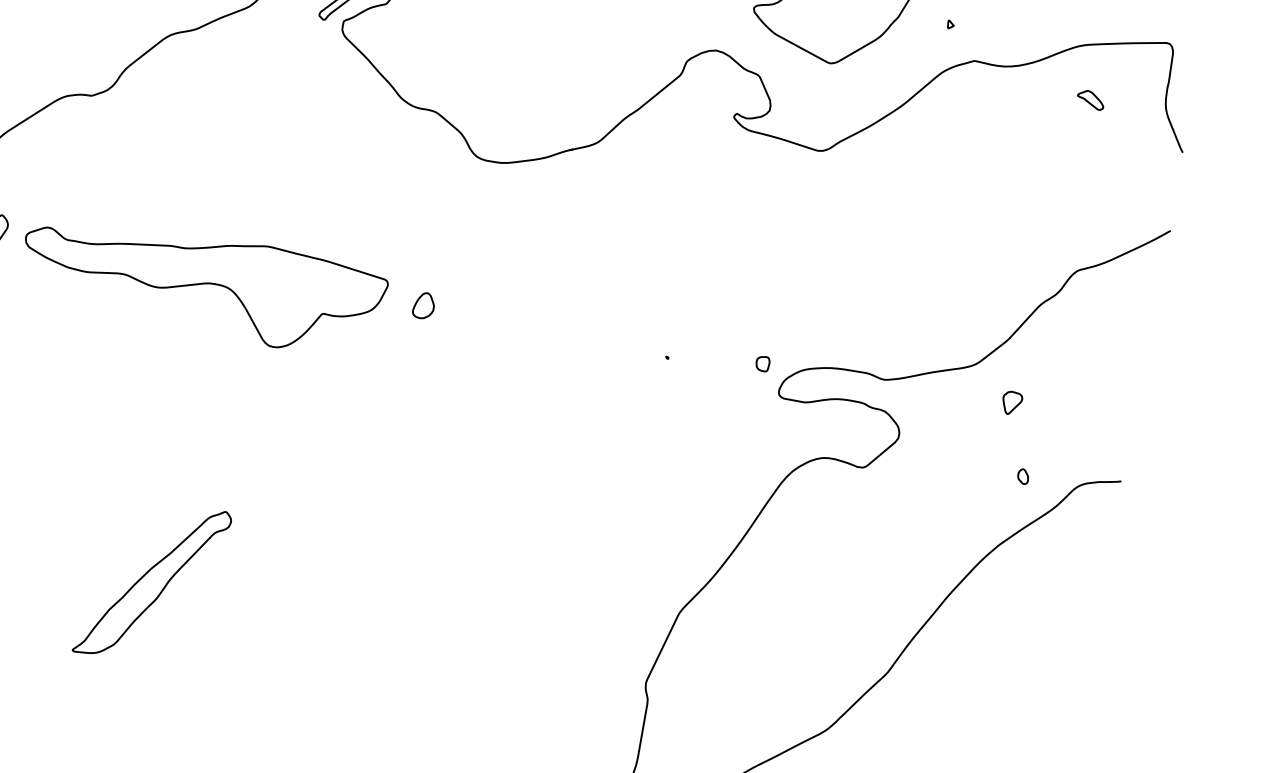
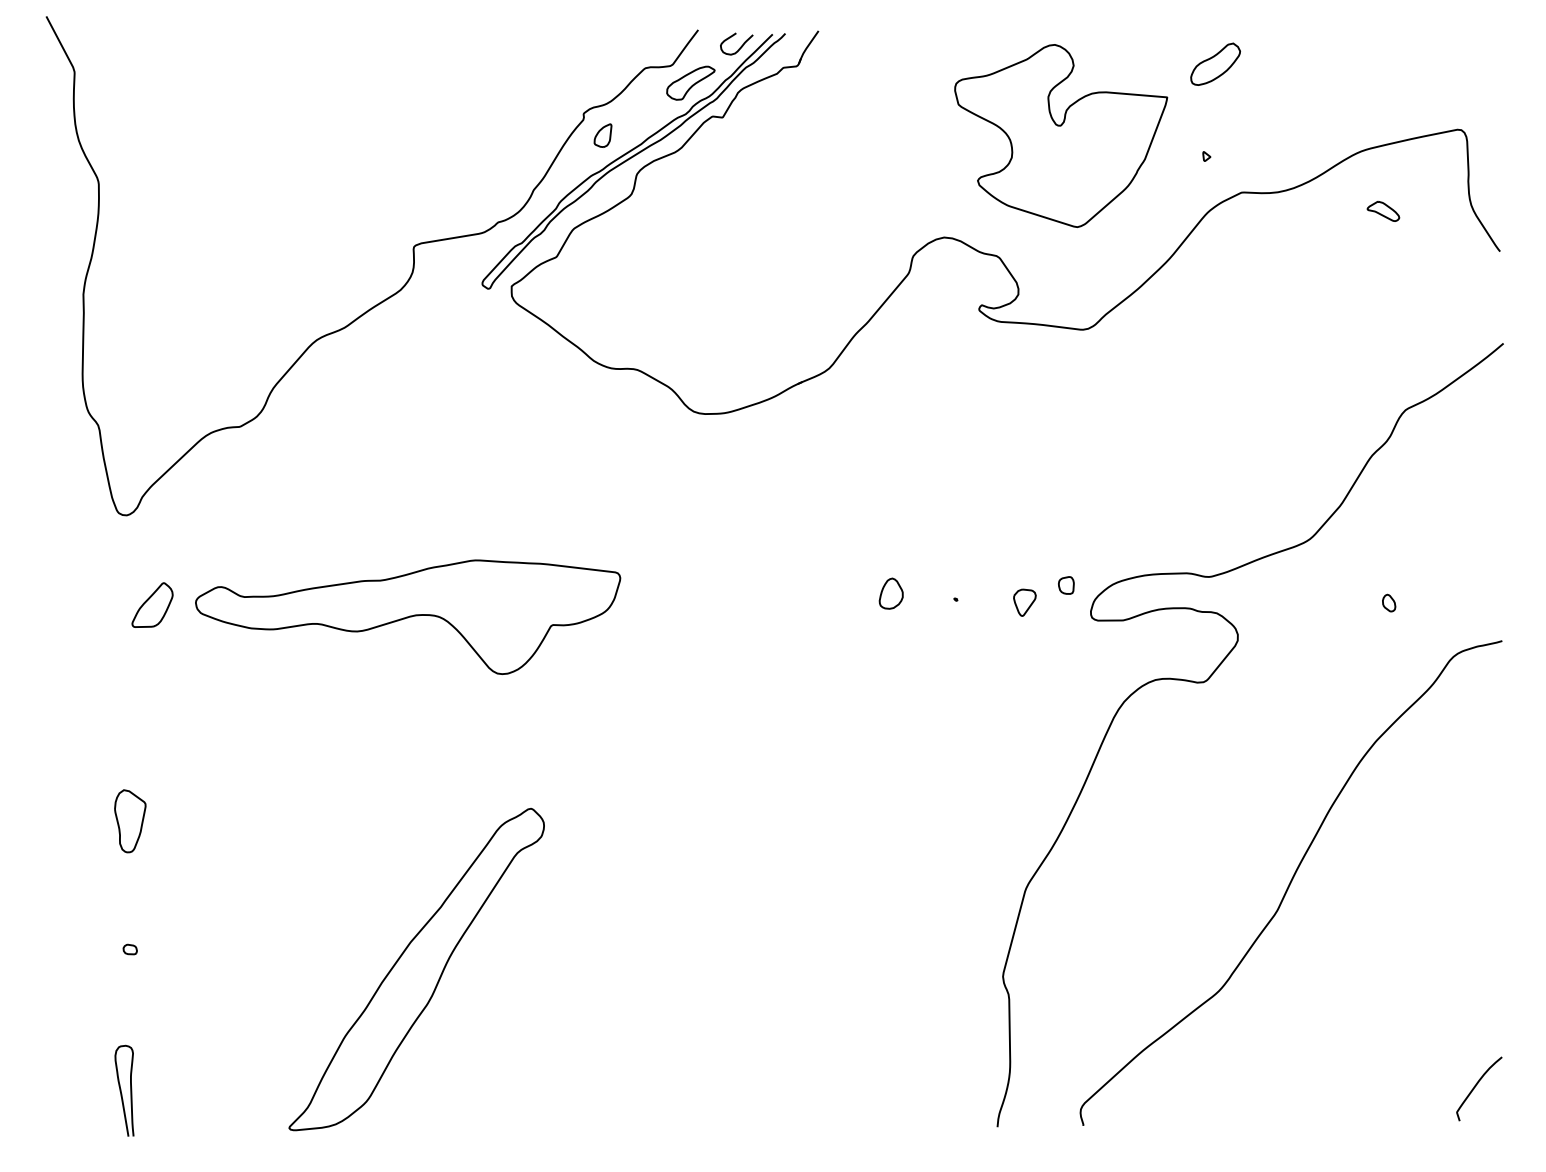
part: (423, 305) -> (890, 593), moved
part: (1011, 402) -> (1024, 602), moved
part: (1023, 476) -> (1389, 602), moved
part: (152, 582) -> (416, 969), size x1.67

